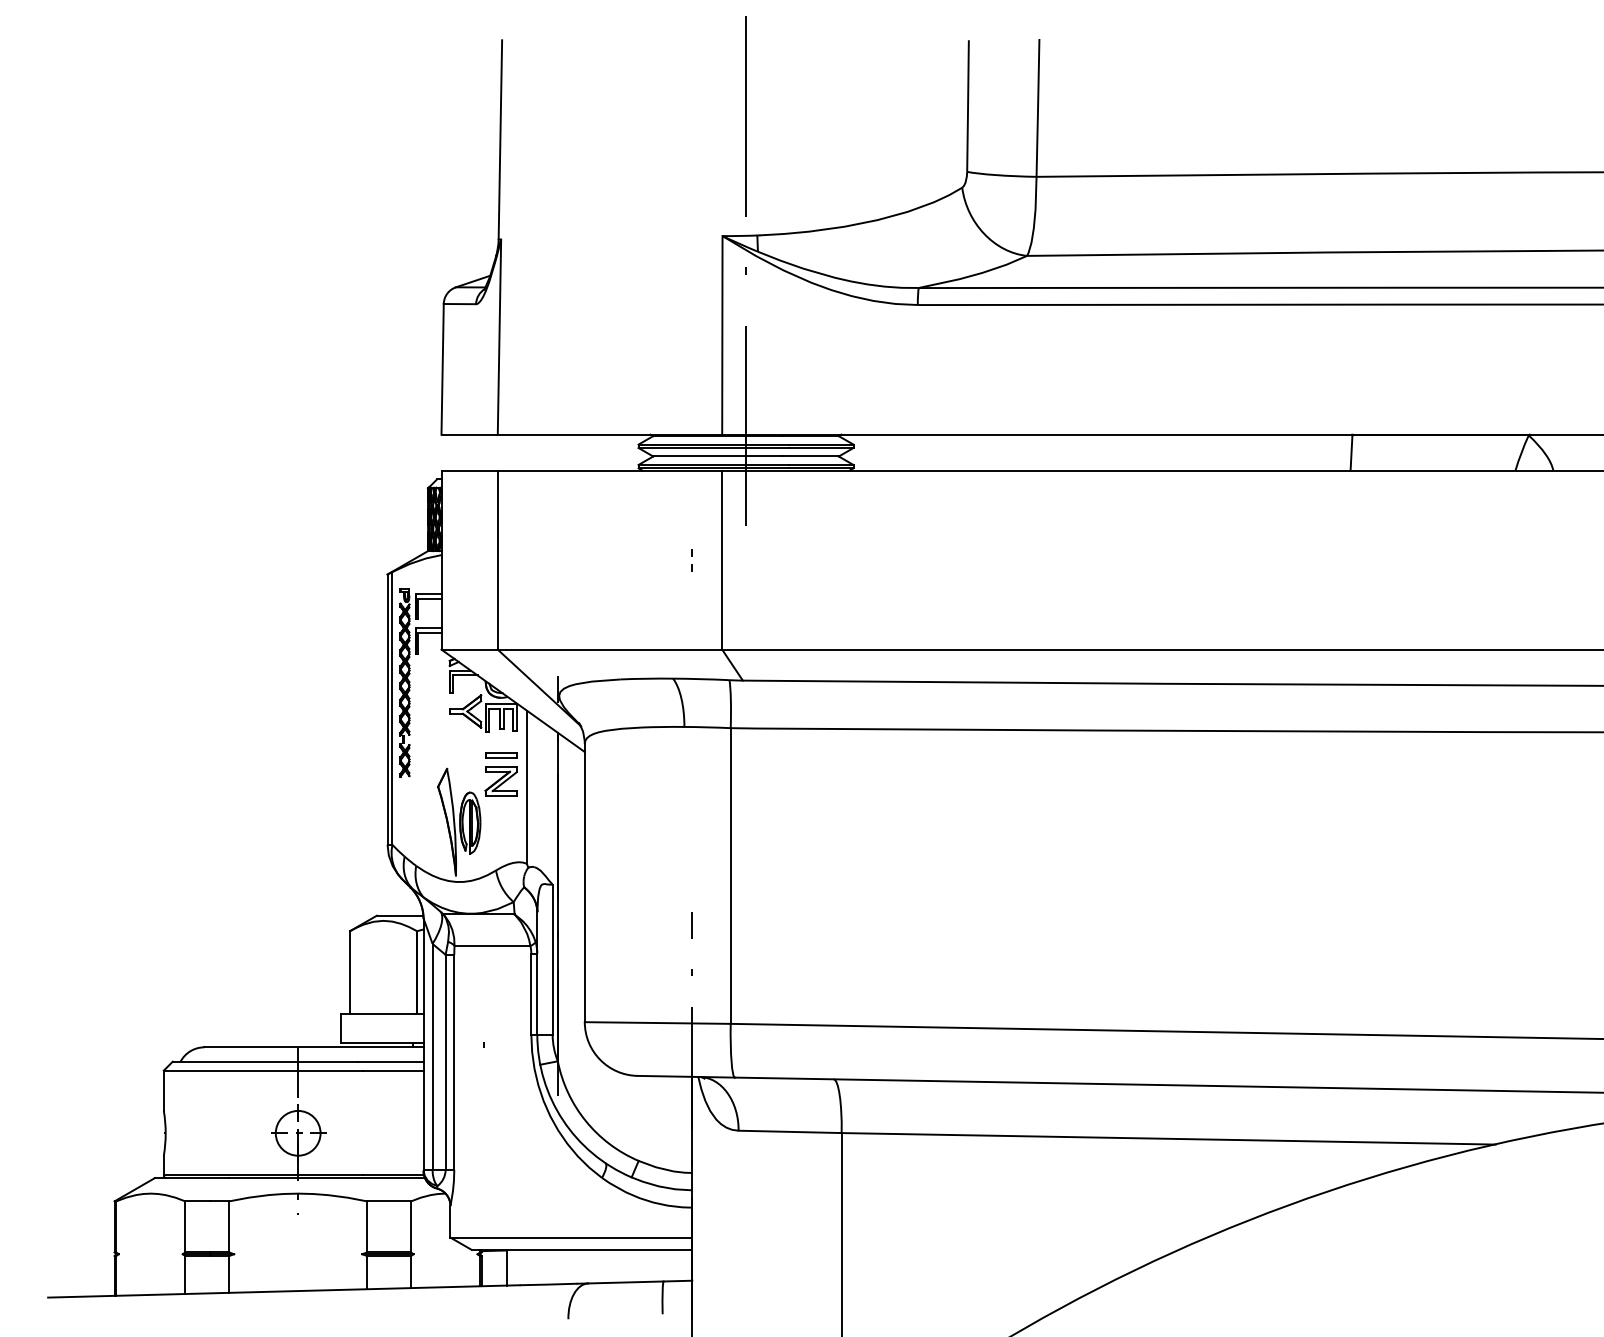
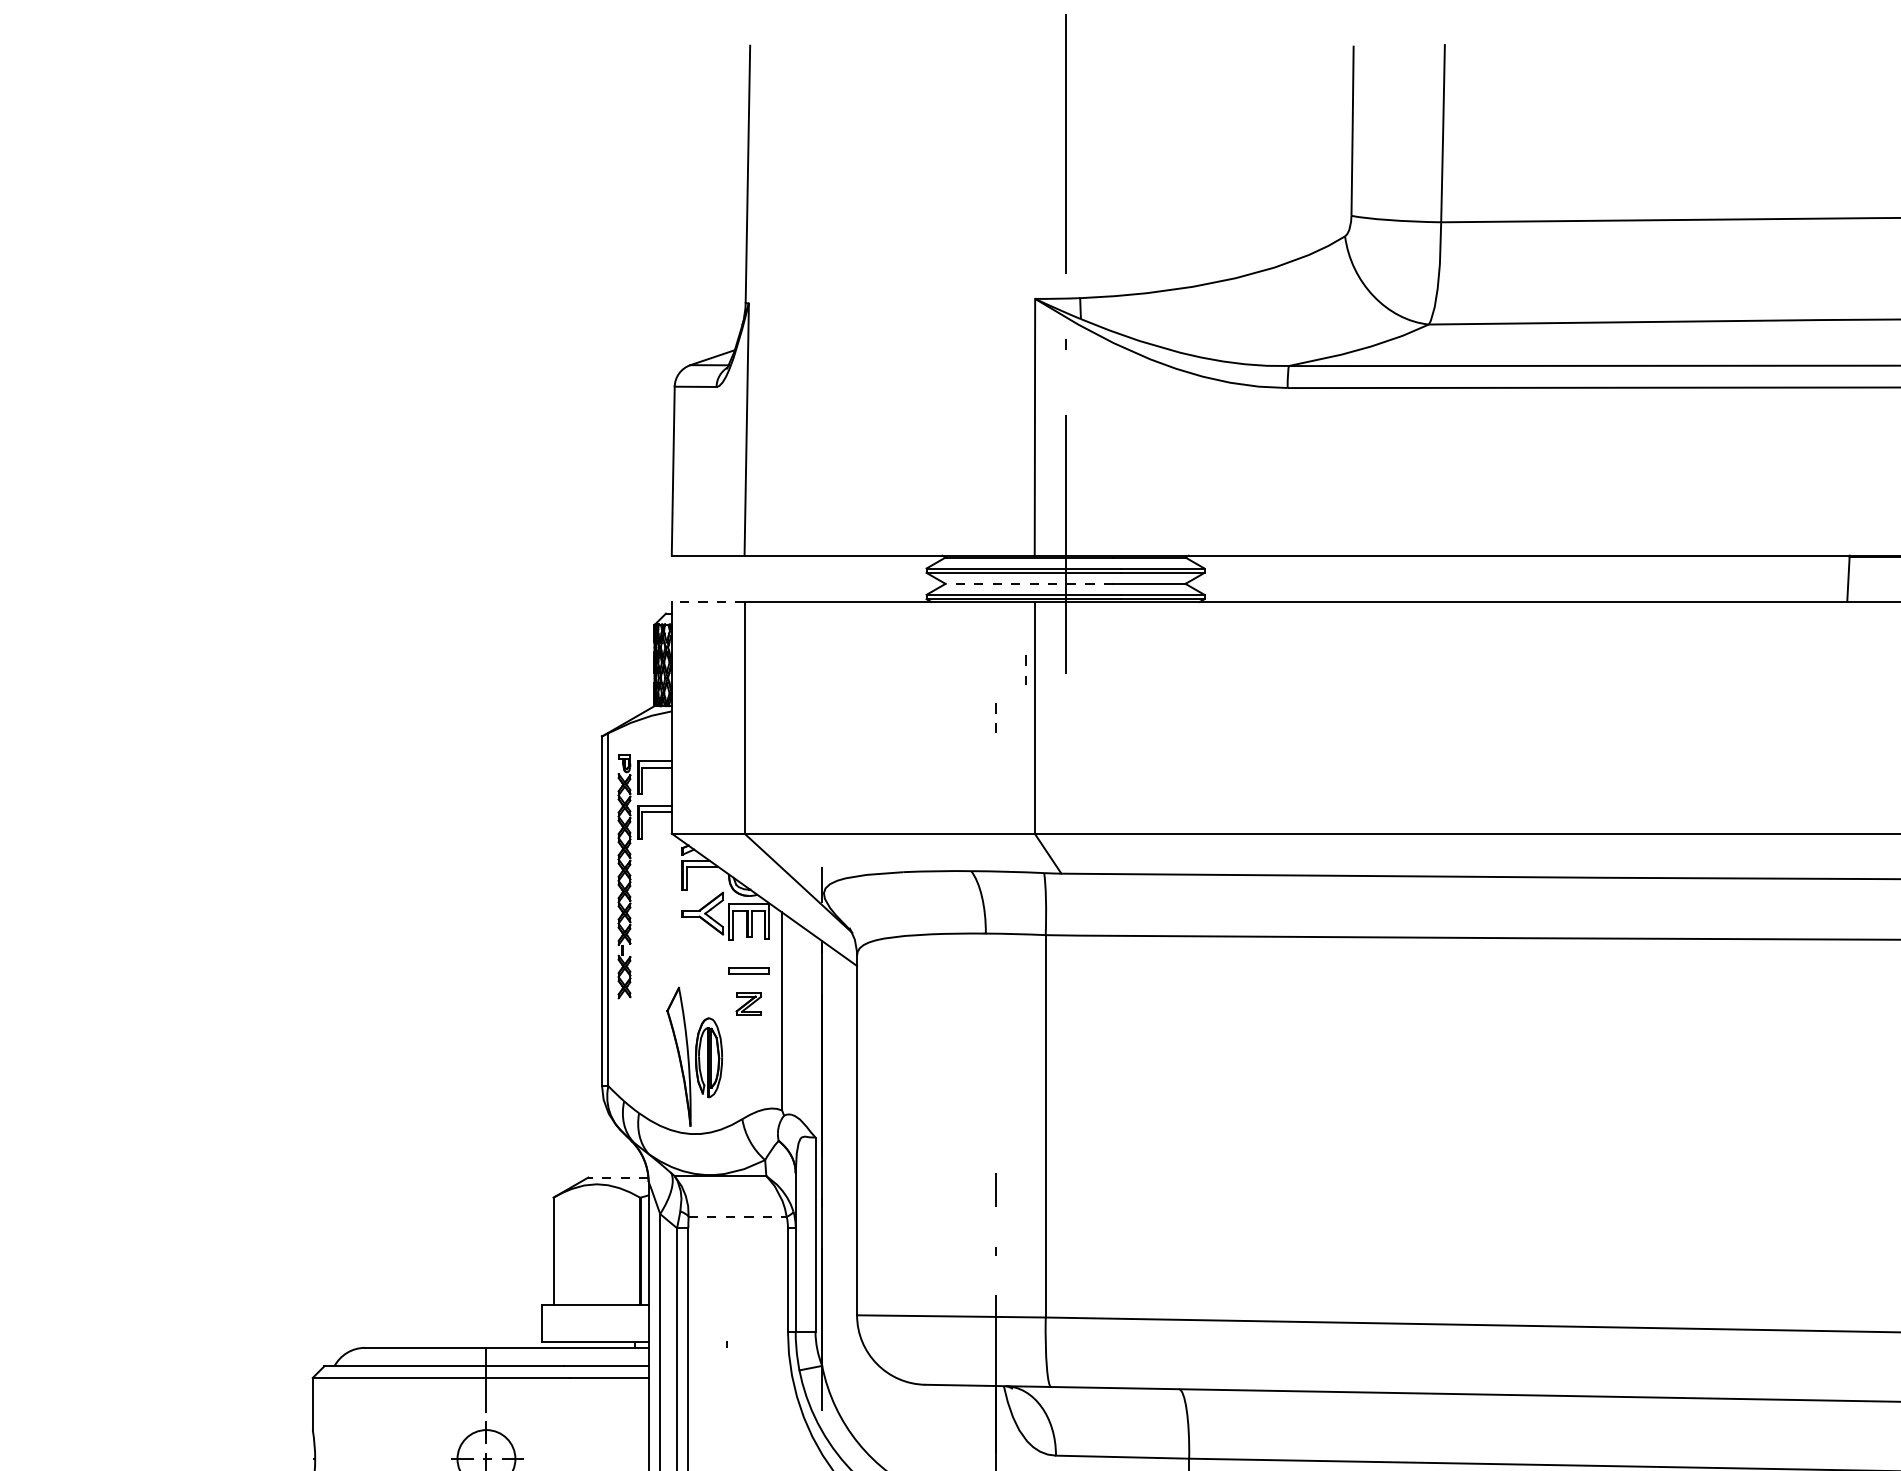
line: (718, 456) -> (1029, 583), solid -> dashed
line: (469, 470) -> (707, 601), solid -> dashed
line: (714, 519) -> (1024, 665), added
part: (500, 781) -> (748, 1004), size x0.6
line: (399, 915) -> (617, 1177), solid -> dashed
line: (492, 946) -> (737, 1217), solid -> dashed

